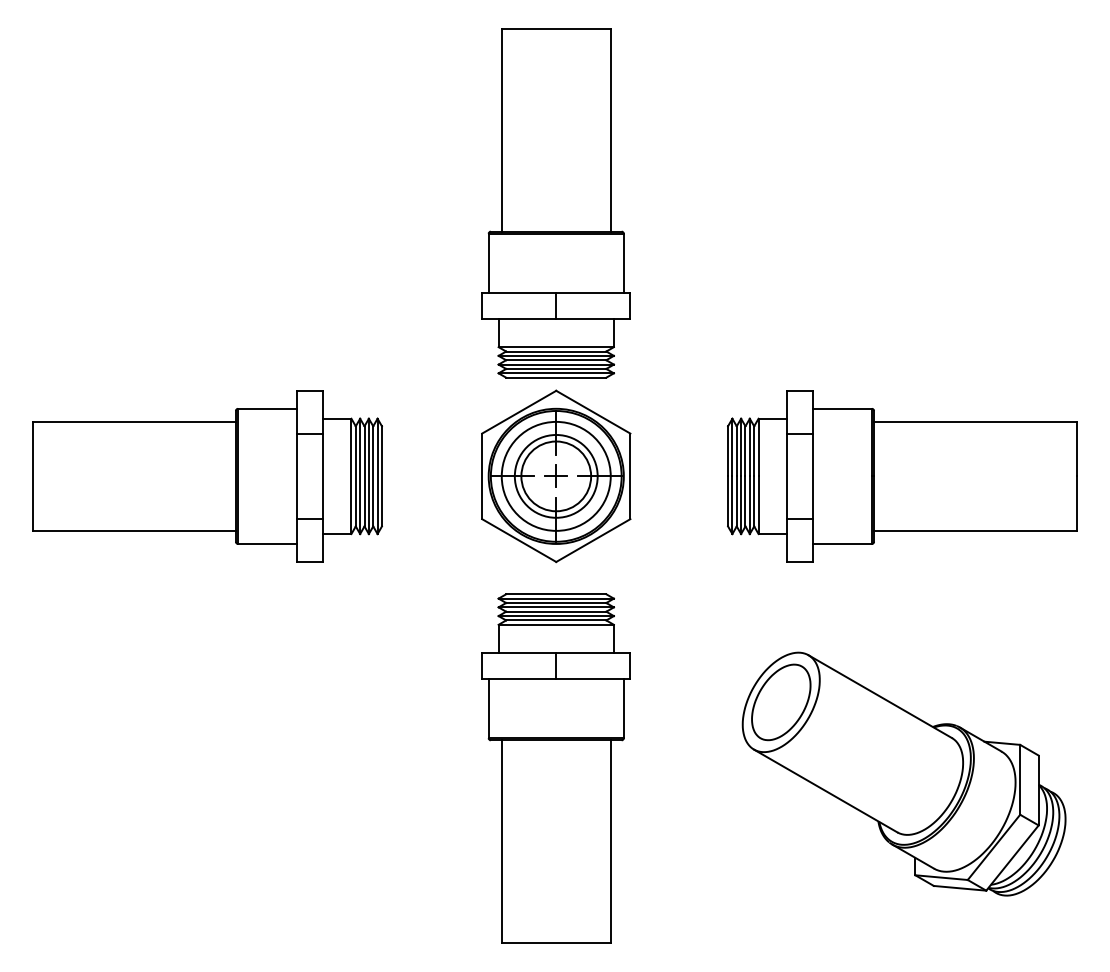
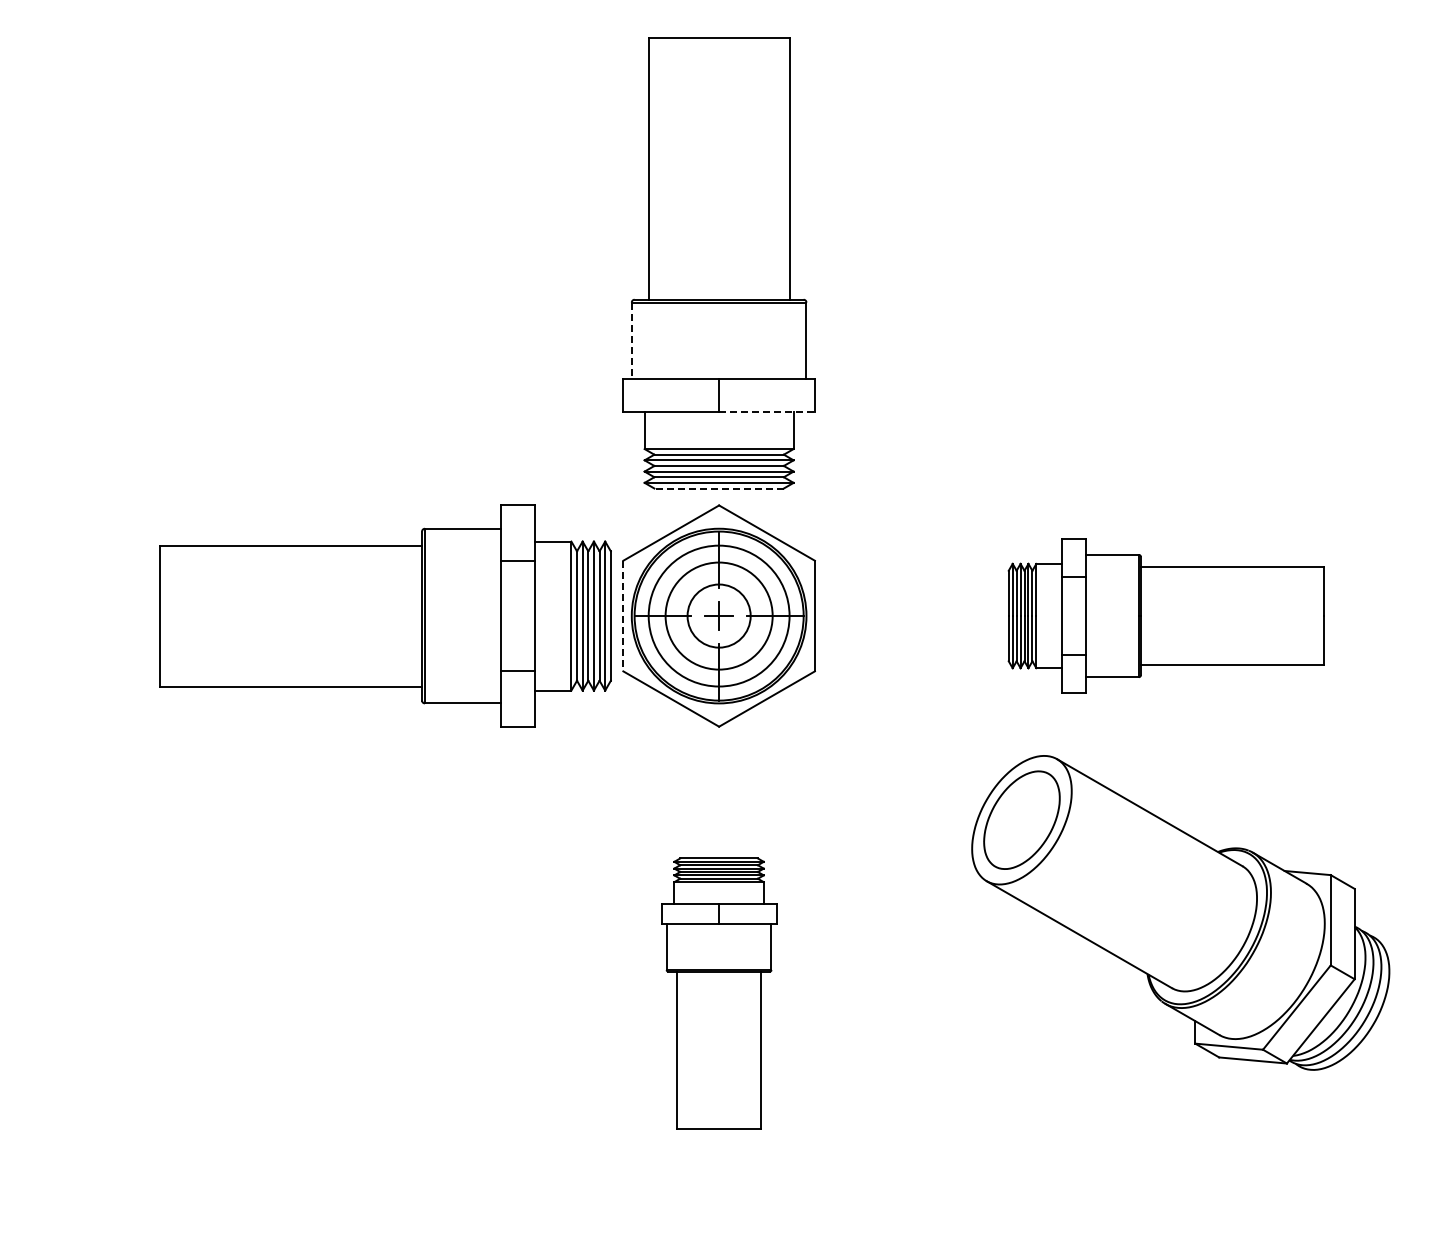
line: (488, 263) -> (631, 341), solid -> dashed
line: (593, 318) -> (767, 412), solid -> dashed
line: (556, 377) -> (719, 488), solid -> dashed
part: (207, 475) -> (385, 615), moved
part: (902, 475) -> (1166, 615), size x0.7
line: (482, 476) -> (623, 616), solid -> dashed
circle: (556, 476) -> (719, 616), size x0.7
part: (555, 768) -> (718, 993), size x0.6
part: (903, 773) -> (1180, 912), moved

